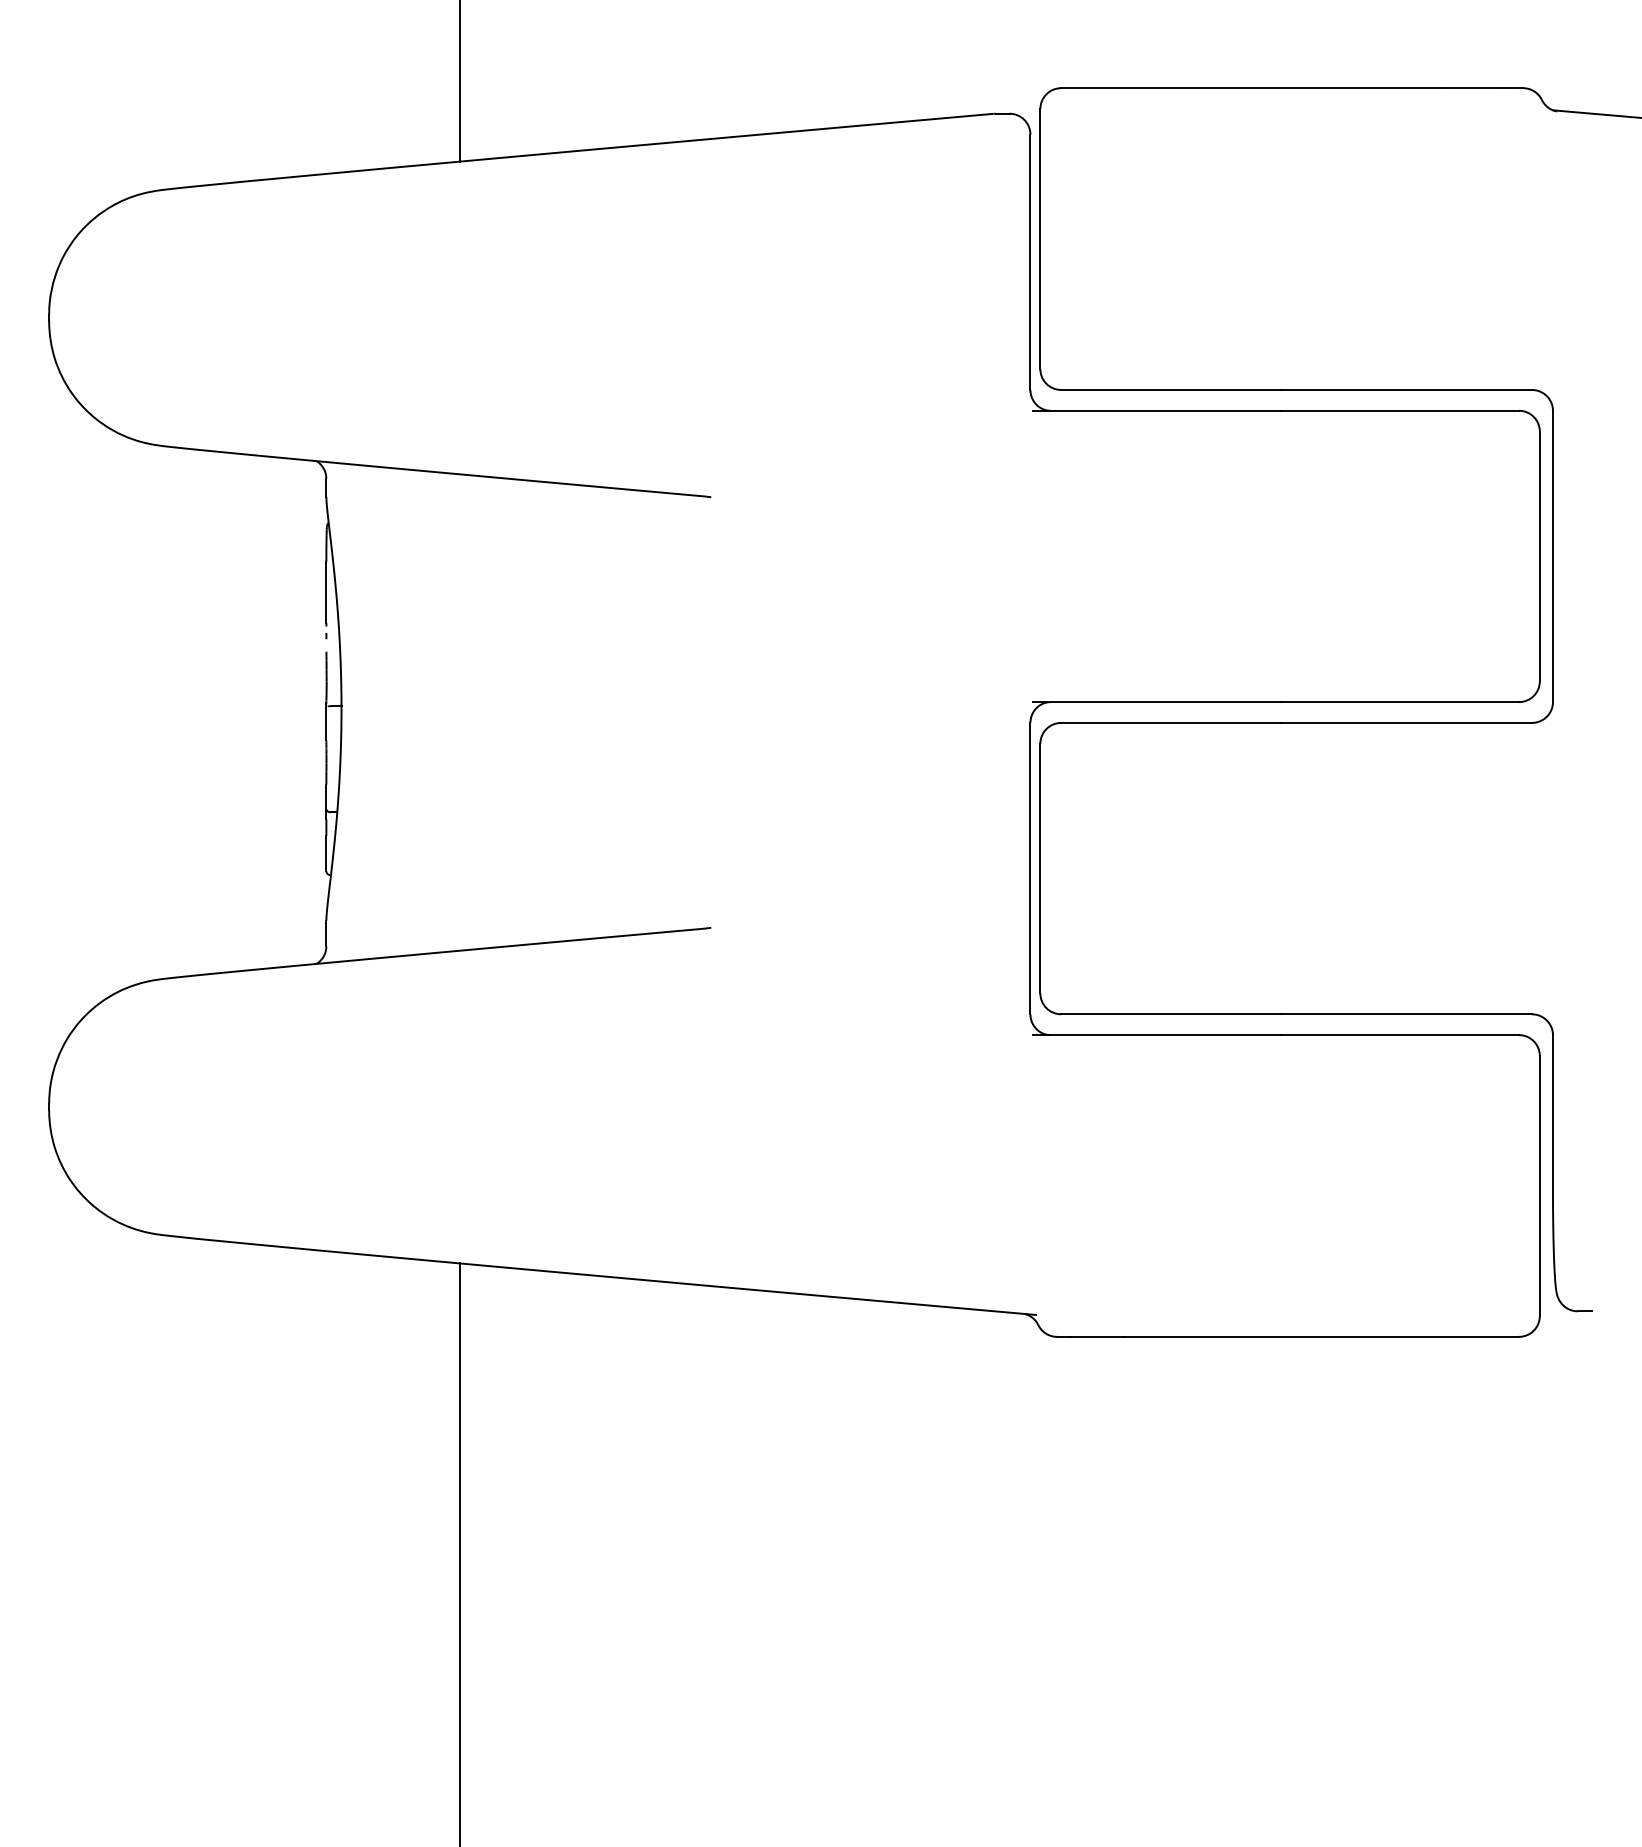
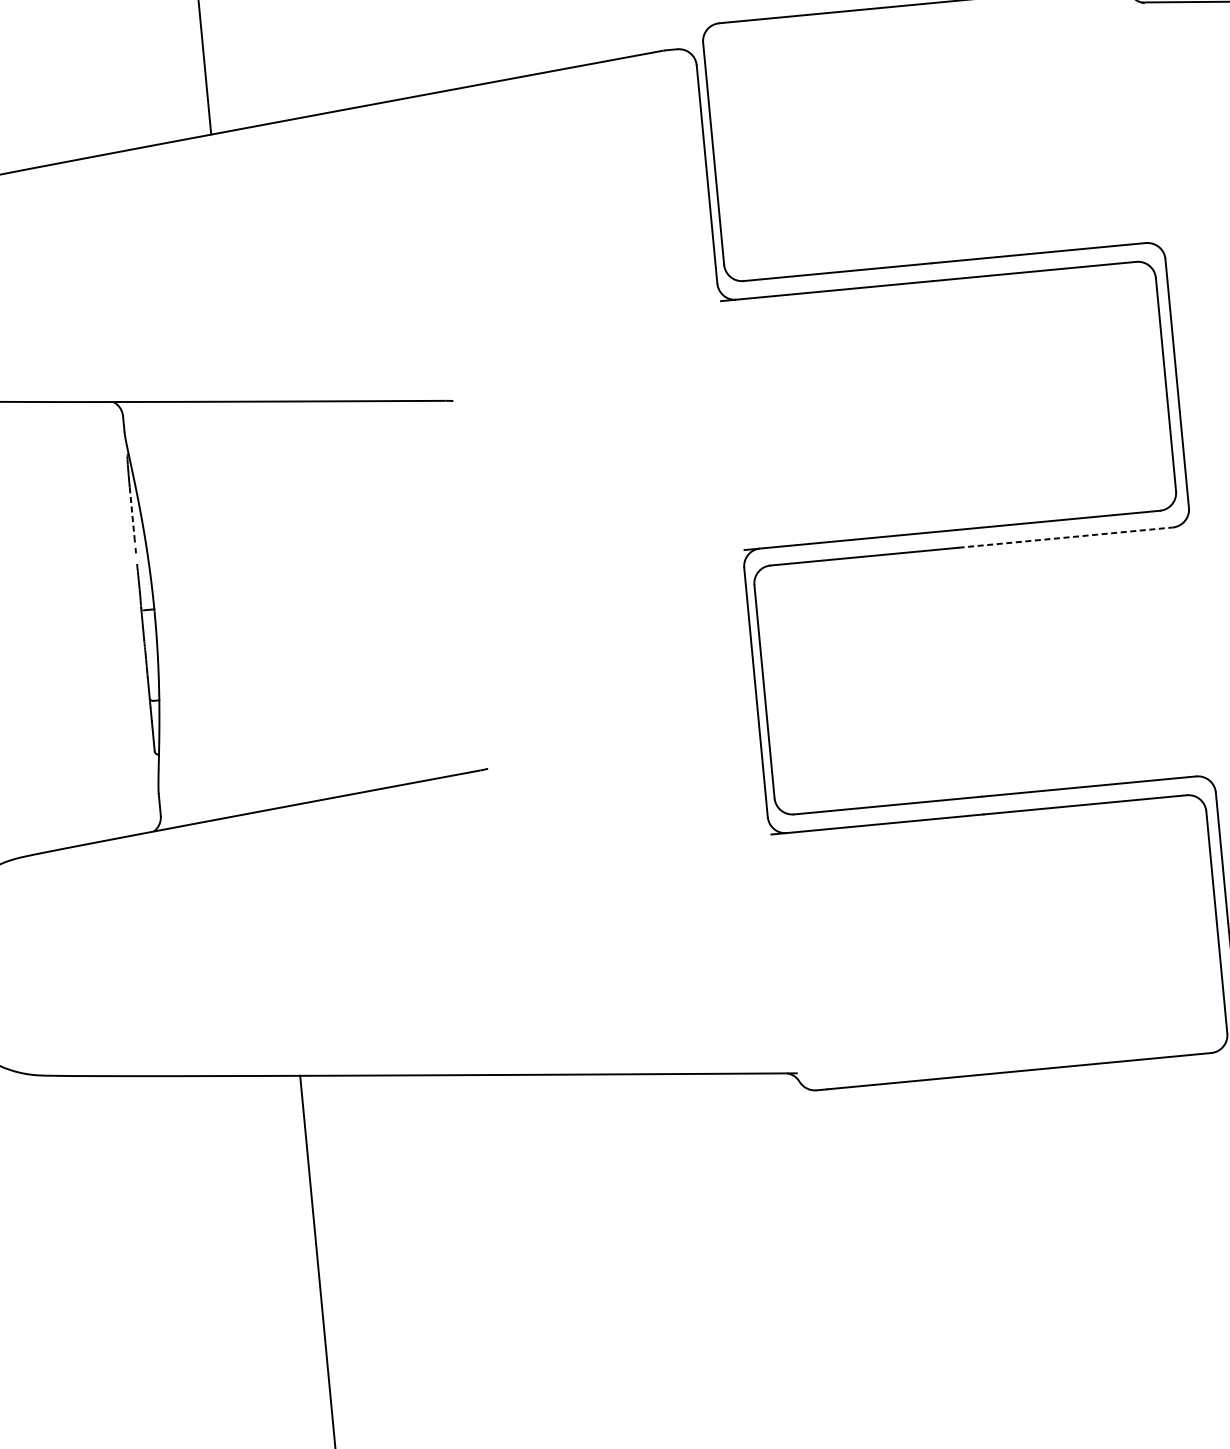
line: (326, 592) -> (132, 513), solid -> dashed
line: (1407, 722) -> (1066, 537), solid -> dashed

